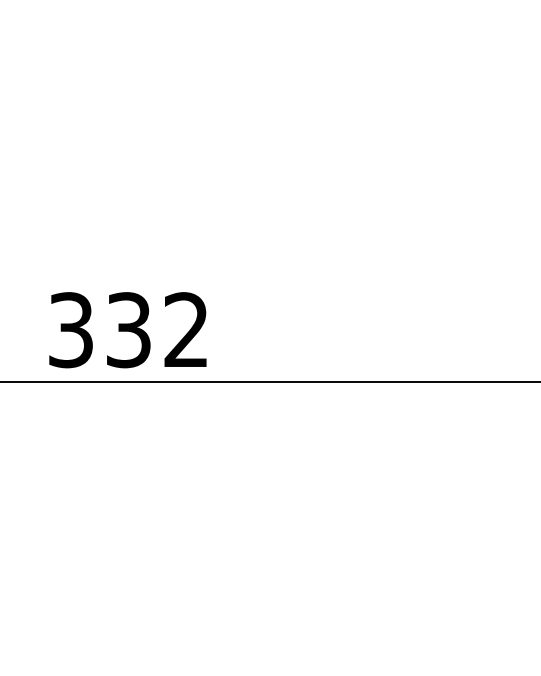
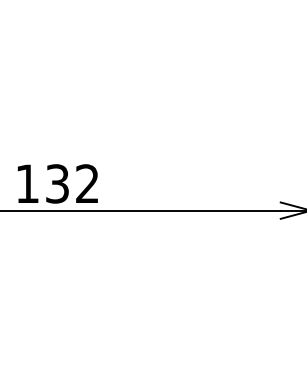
text: (70, 329) -> (27, 183), 332 -> 132

